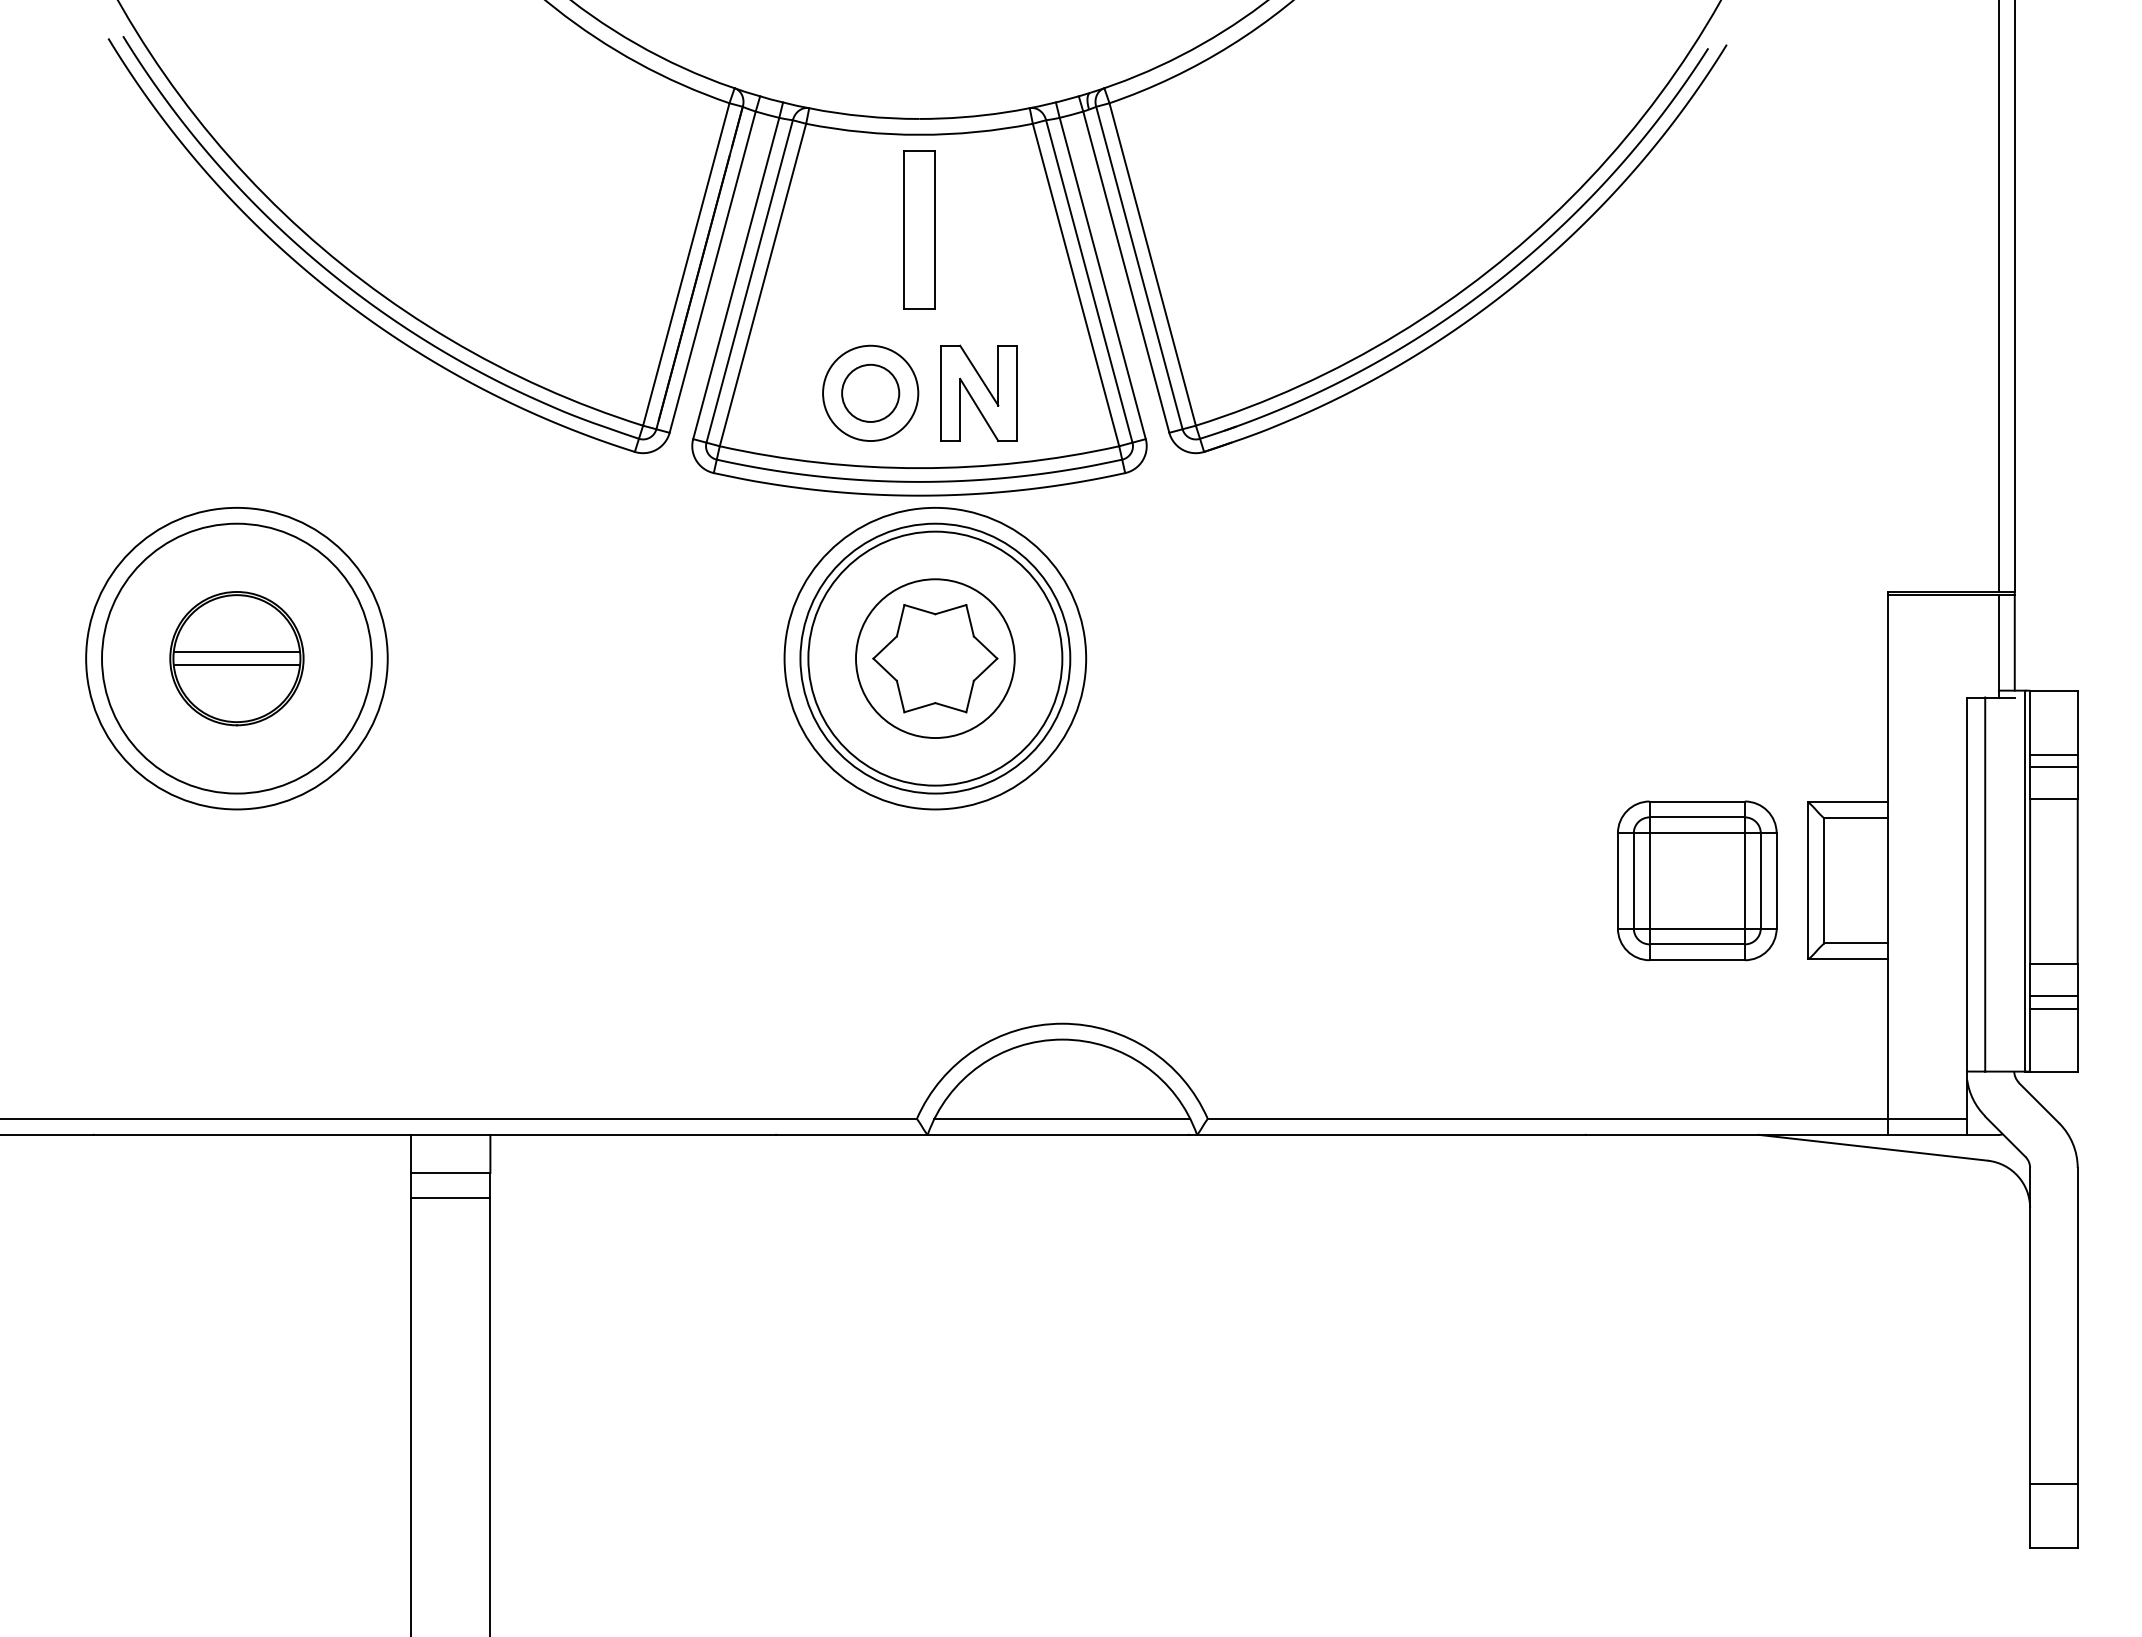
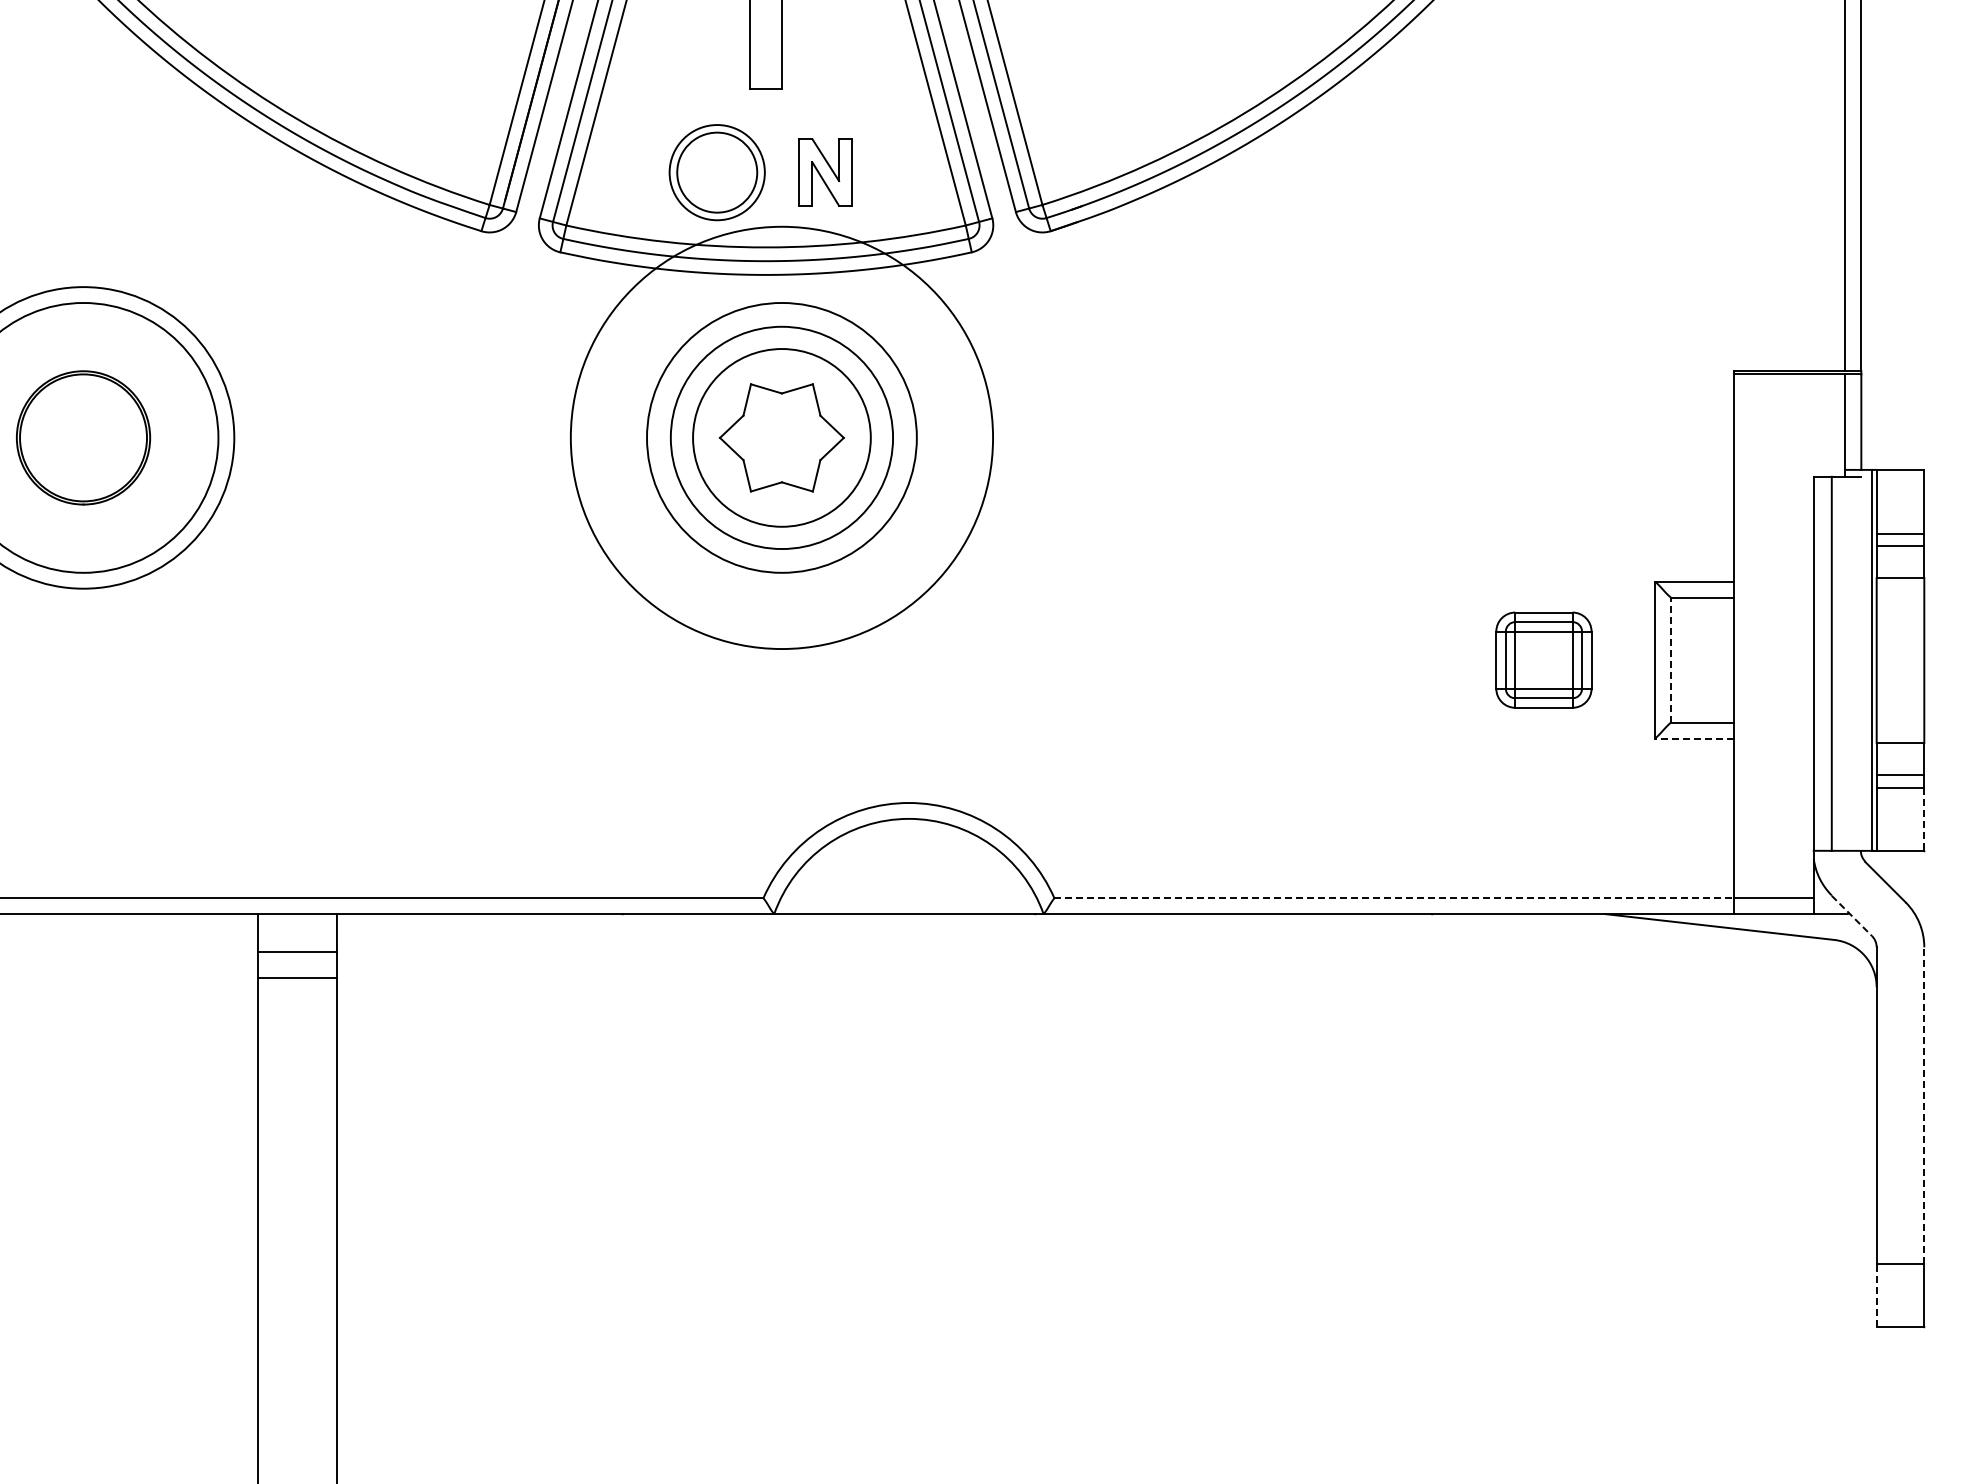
circle: (870, 392) -> (717, 171), size x1.4
part: (978, 392) -> (825, 171), size x0.7
line: (236, 652) -> (83, 431), removed
circle: (935, 658) -> (782, 437), size x0.7
circle: (935, 658) -> (782, 437), size x1.4
circle: (935, 658) -> (782, 437), size x1.4
line: (236, 665) -> (83, 444), removed
part: (1697, 880) -> (1544, 659), size x0.6
line: (1824, 880) -> (1671, 659), solid -> dashed
line: (1848, 959) -> (1695, 738), solid -> dashed
line: (2077, 1040) -> (1924, 819), solid -> dashed
line: (1062, 1118) -> (909, 897), removed
line: (1547, 1118) -> (1394, 897), solid -> dashed
line: (2005, 1137) -> (1852, 916), solid -> dashed
line: (2077, 1325) -> (1924, 1104), solid -> dashed
line: (2030, 1516) -> (1877, 1295), solid -> dashed

